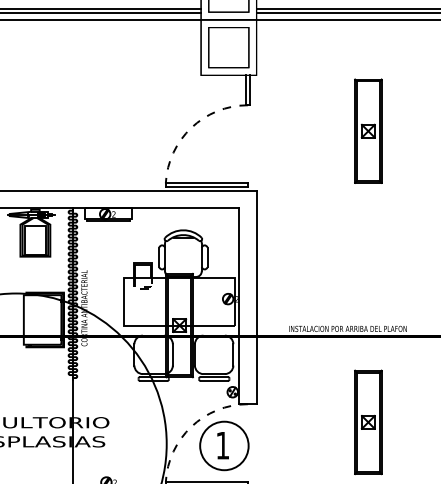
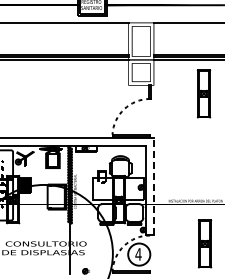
part: (367, 130) -> (203, 93), moved
line: (255, 296) -> (153, 186), solid -> dashed
text: (222, 445) -> (138, 254), 1 -> 4

